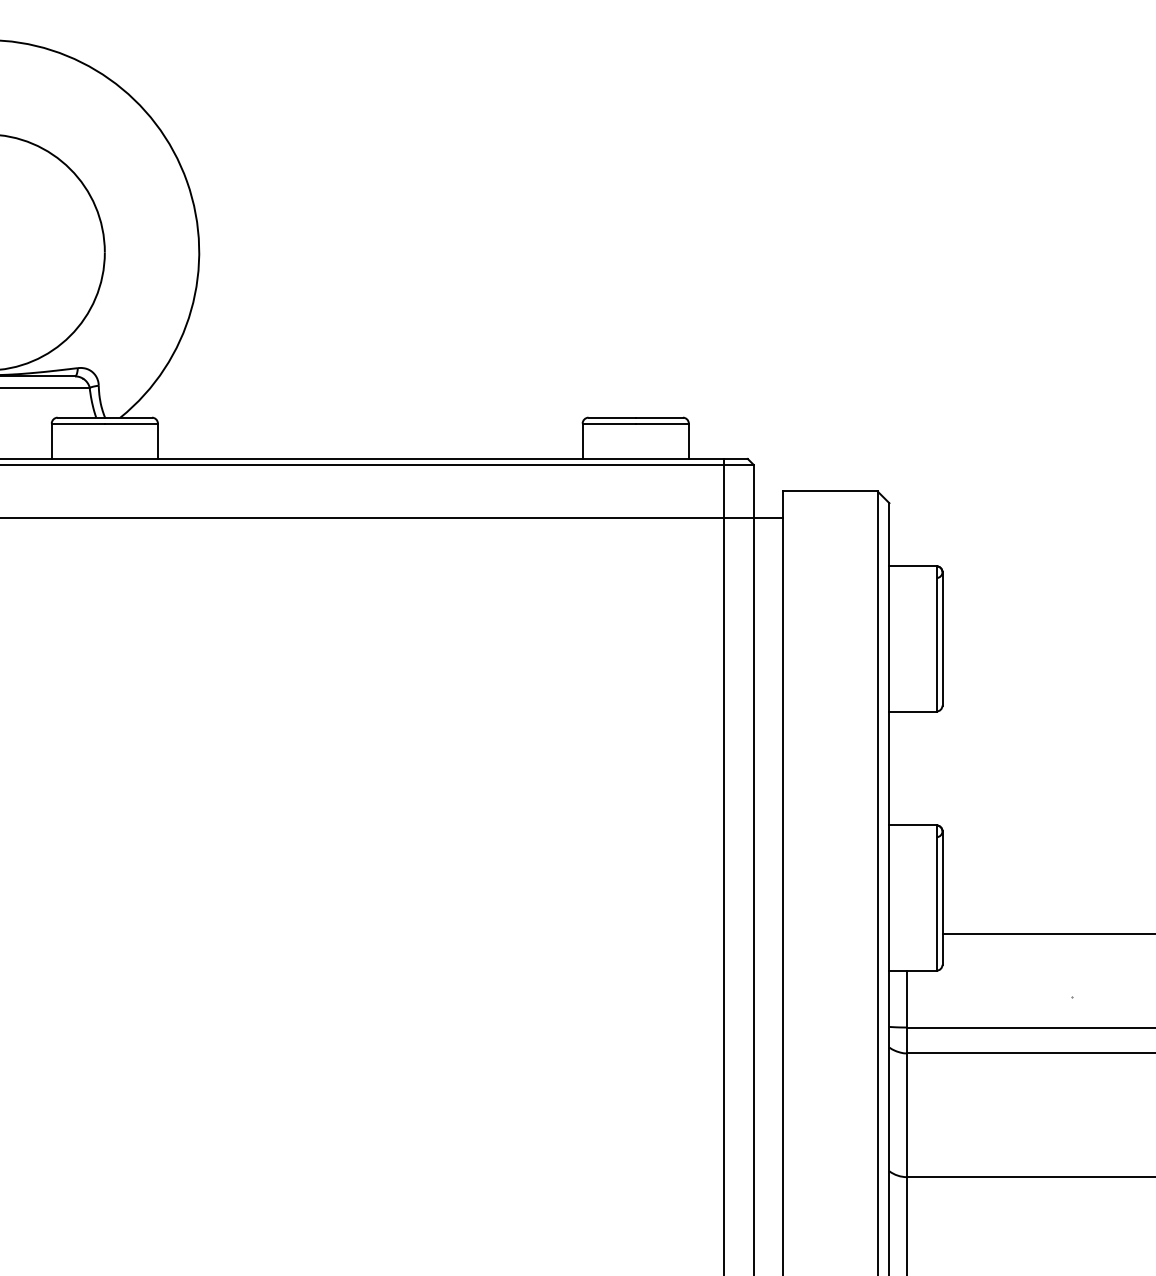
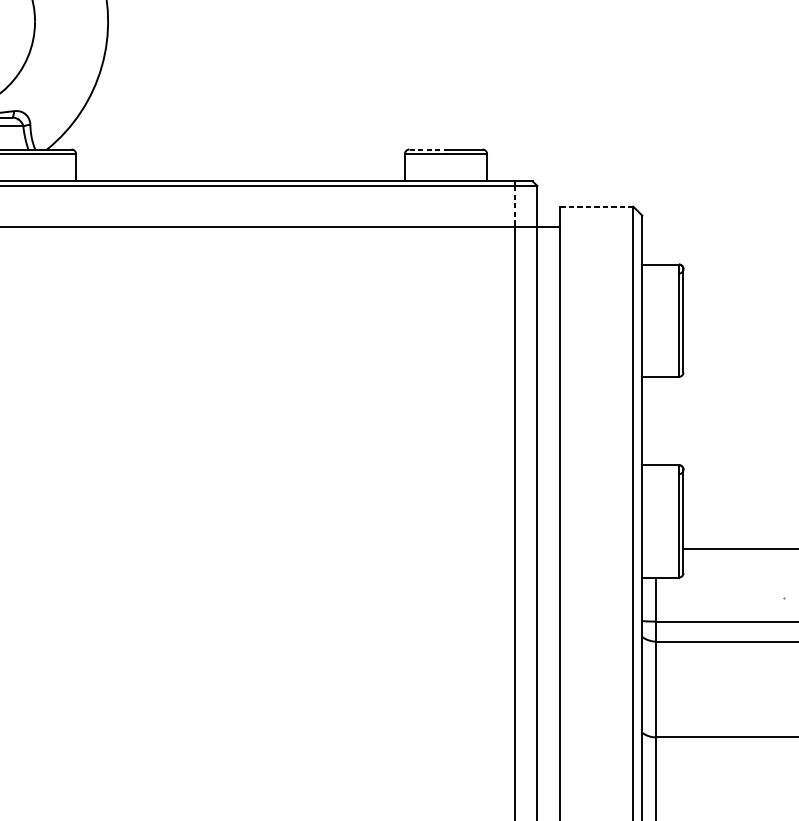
line: (612, 417) -> (428, 149), solid -> dashed
line: (724, 491) -> (514, 206), solid -> dashed
line: (830, 491) -> (596, 206), solid -> dashed

